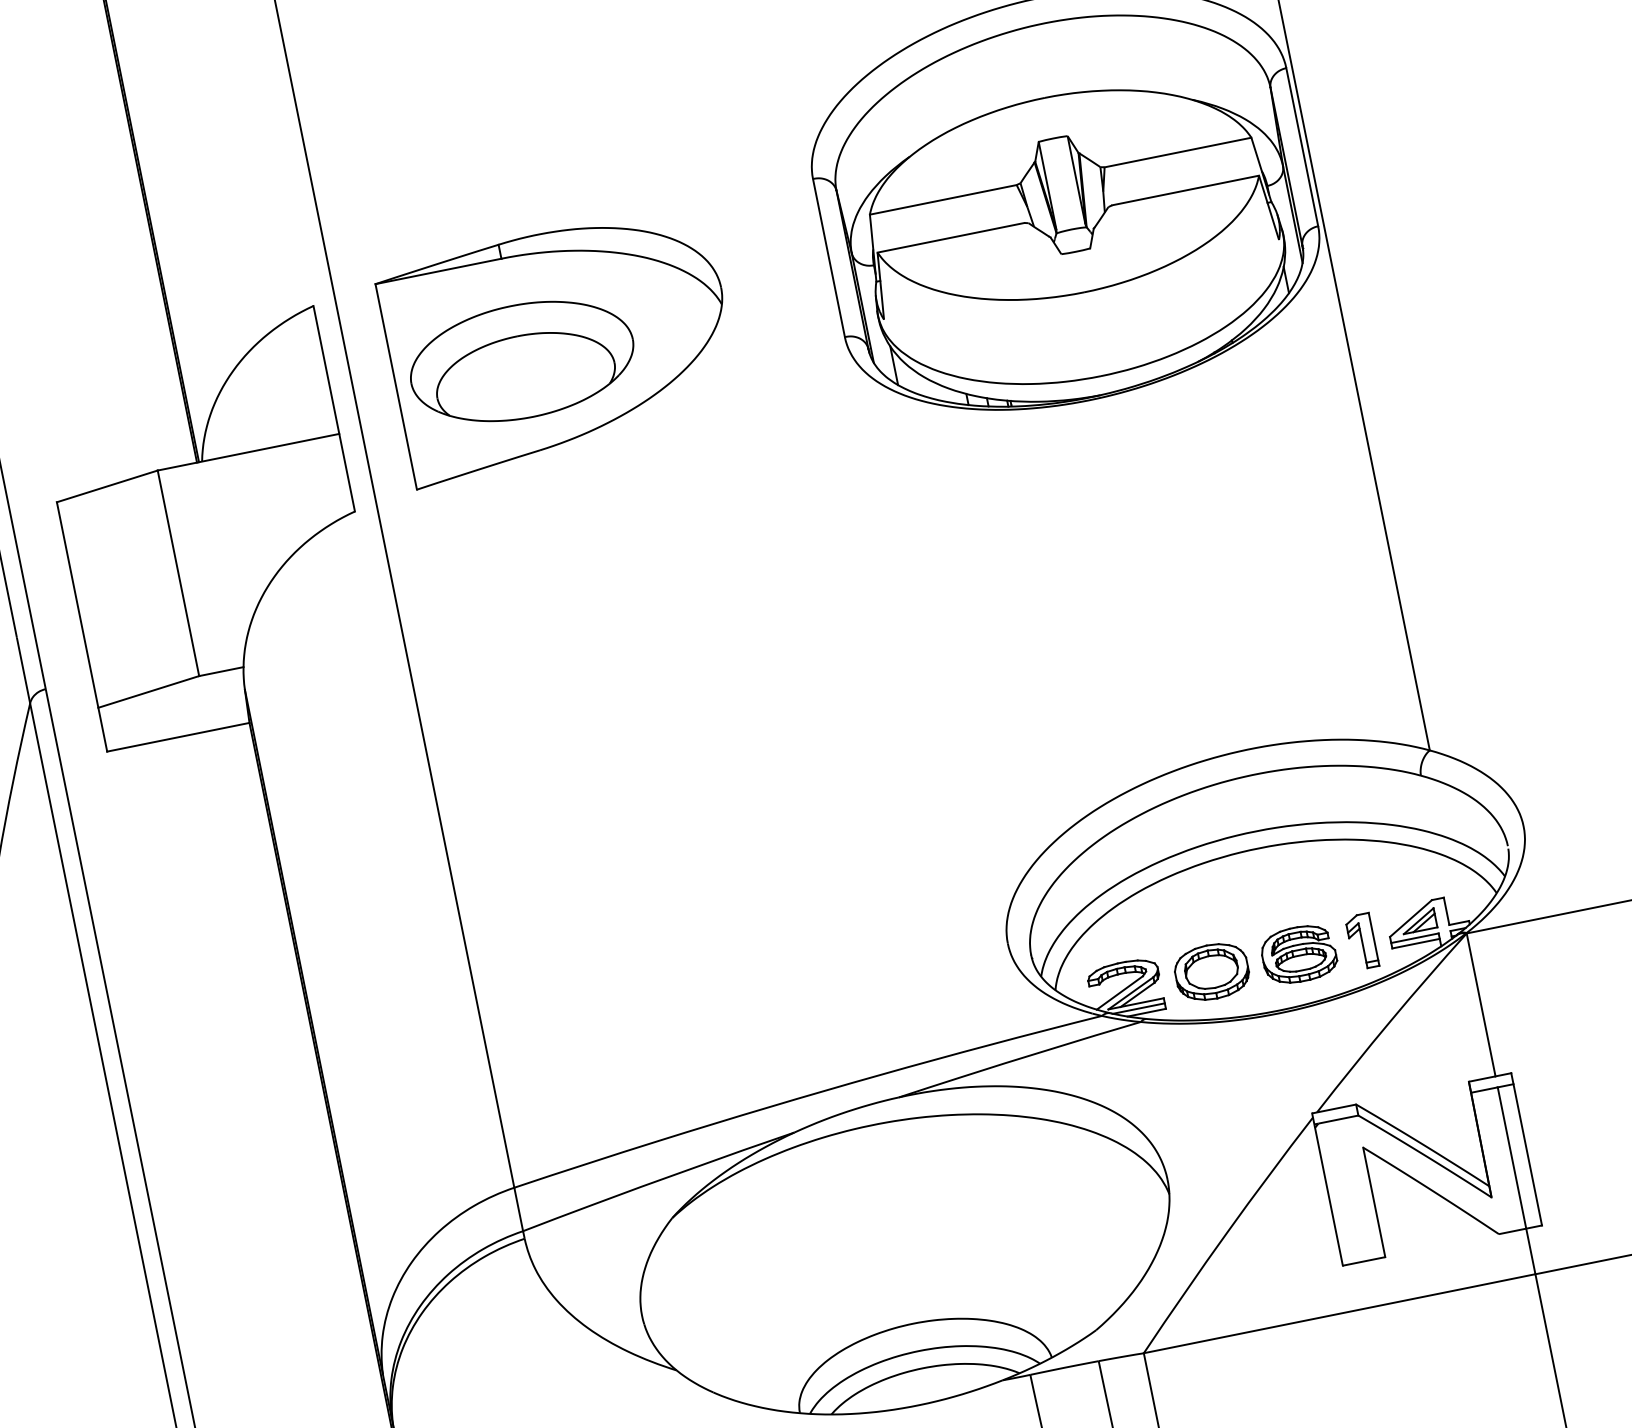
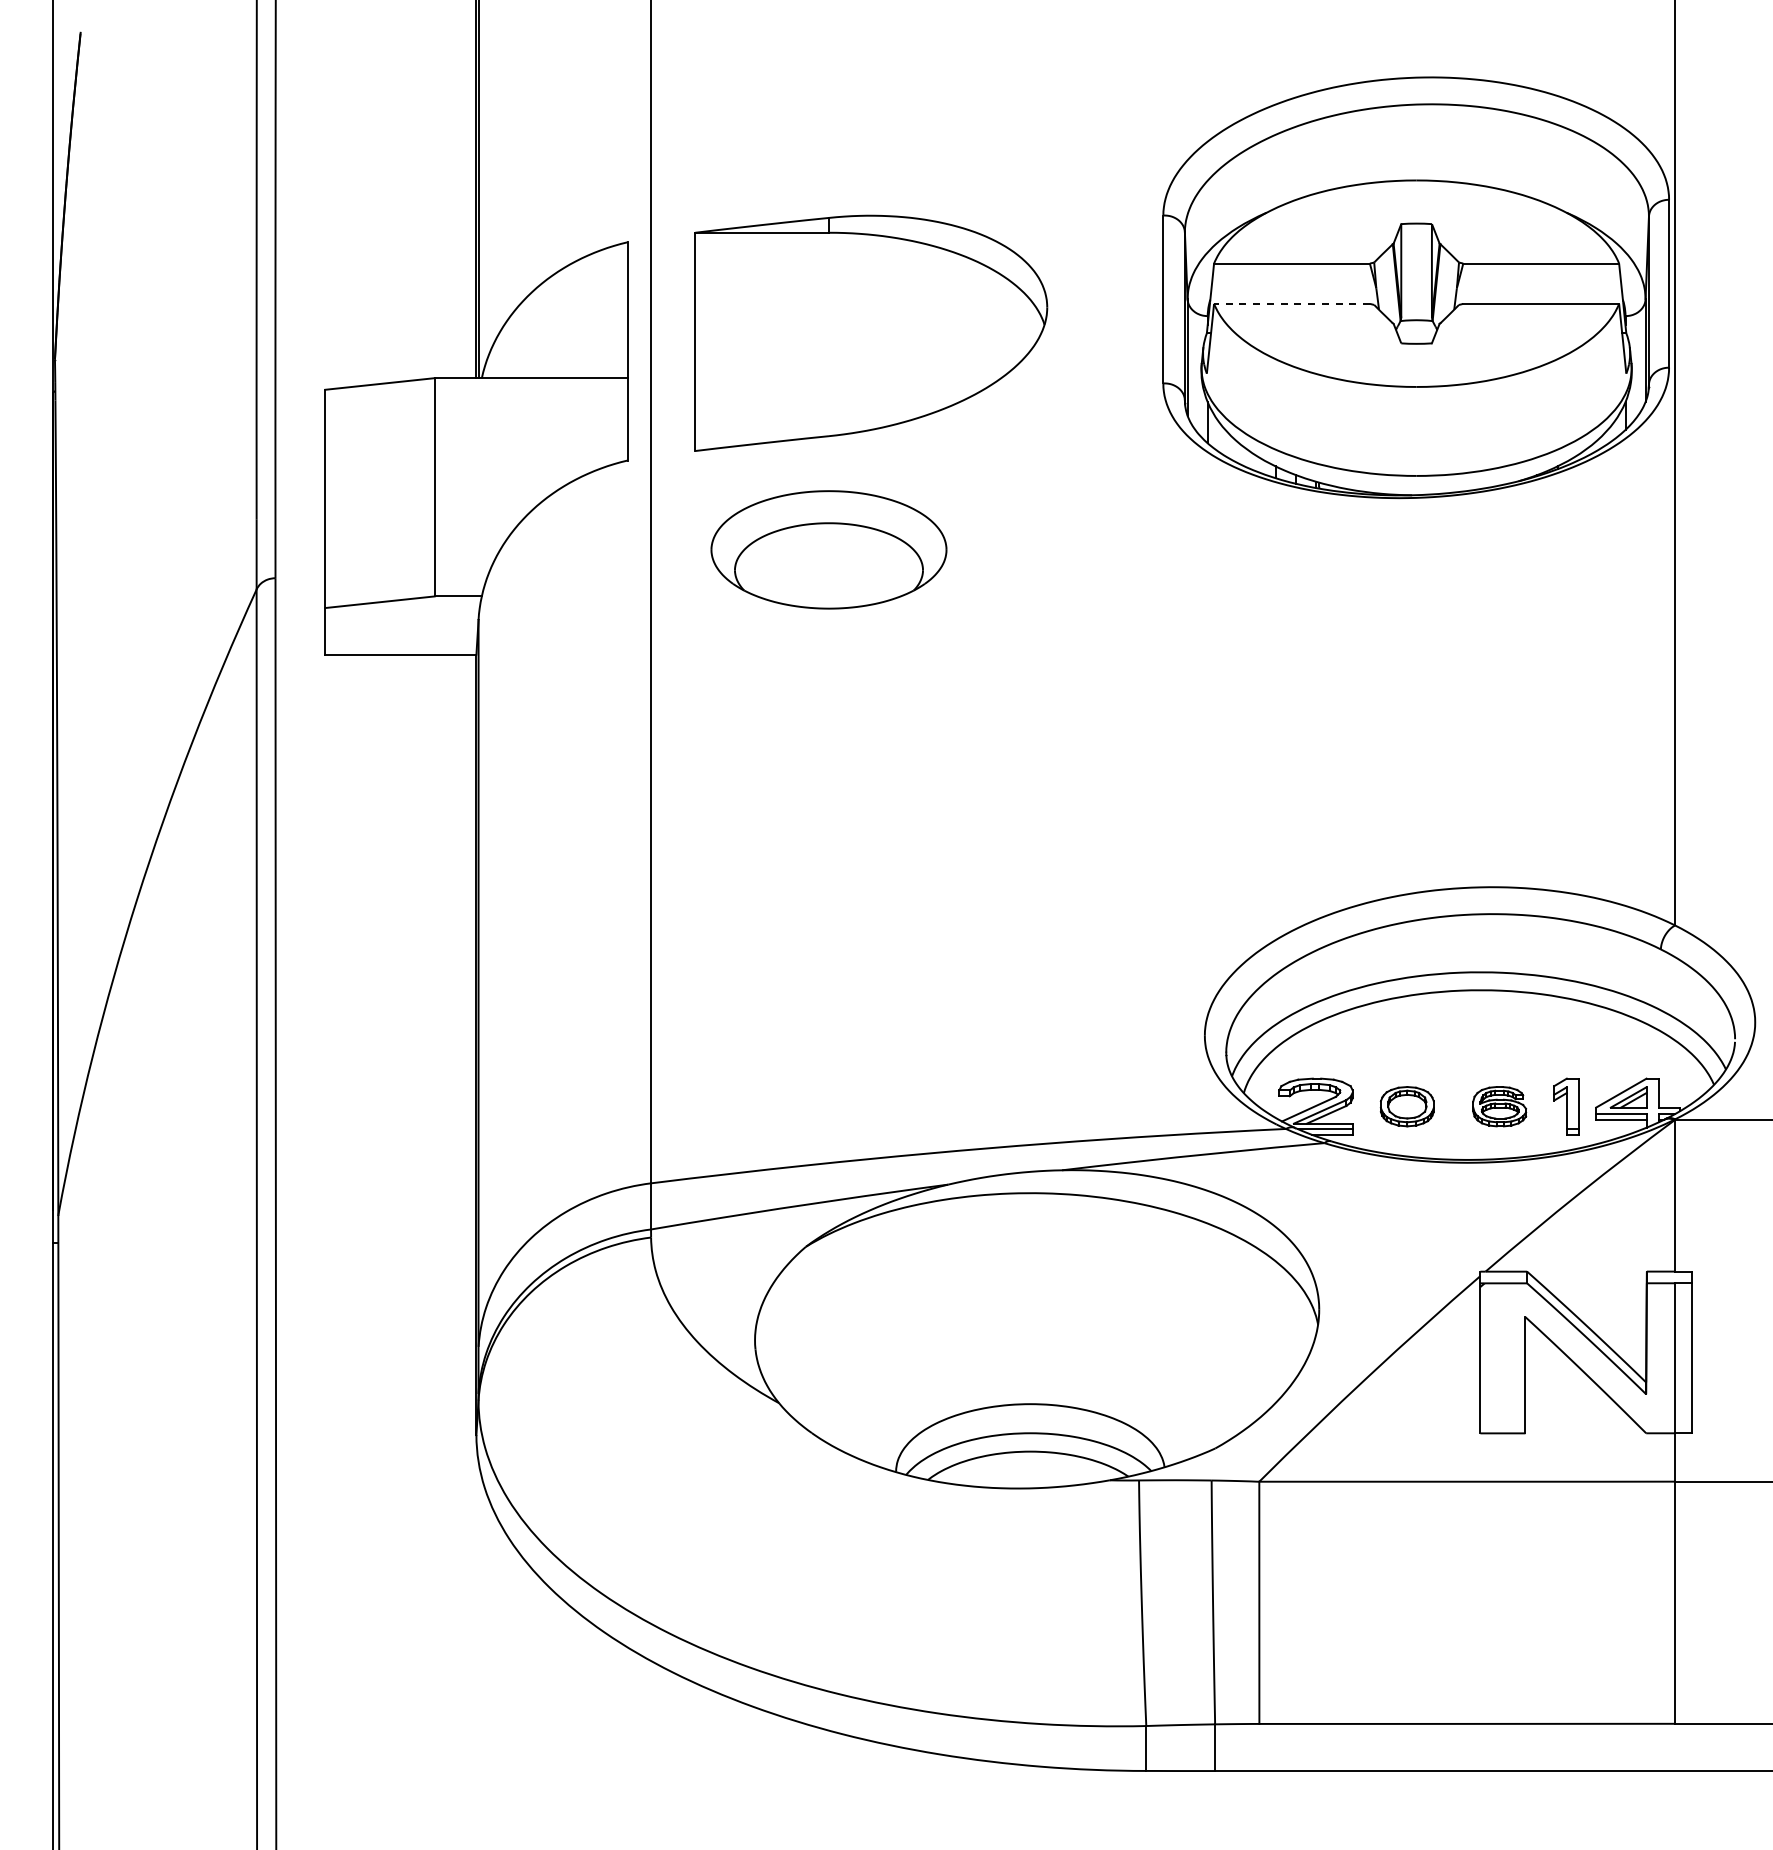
line: (950, 237) -> (1291, 303), solid -> dashed
part: (521, 361) -> (828, 549), moved
part: (1298, 954) -> (1499, 1106), size x0.7
part: (1212, 971) -> (1407, 1106), size x0.7

